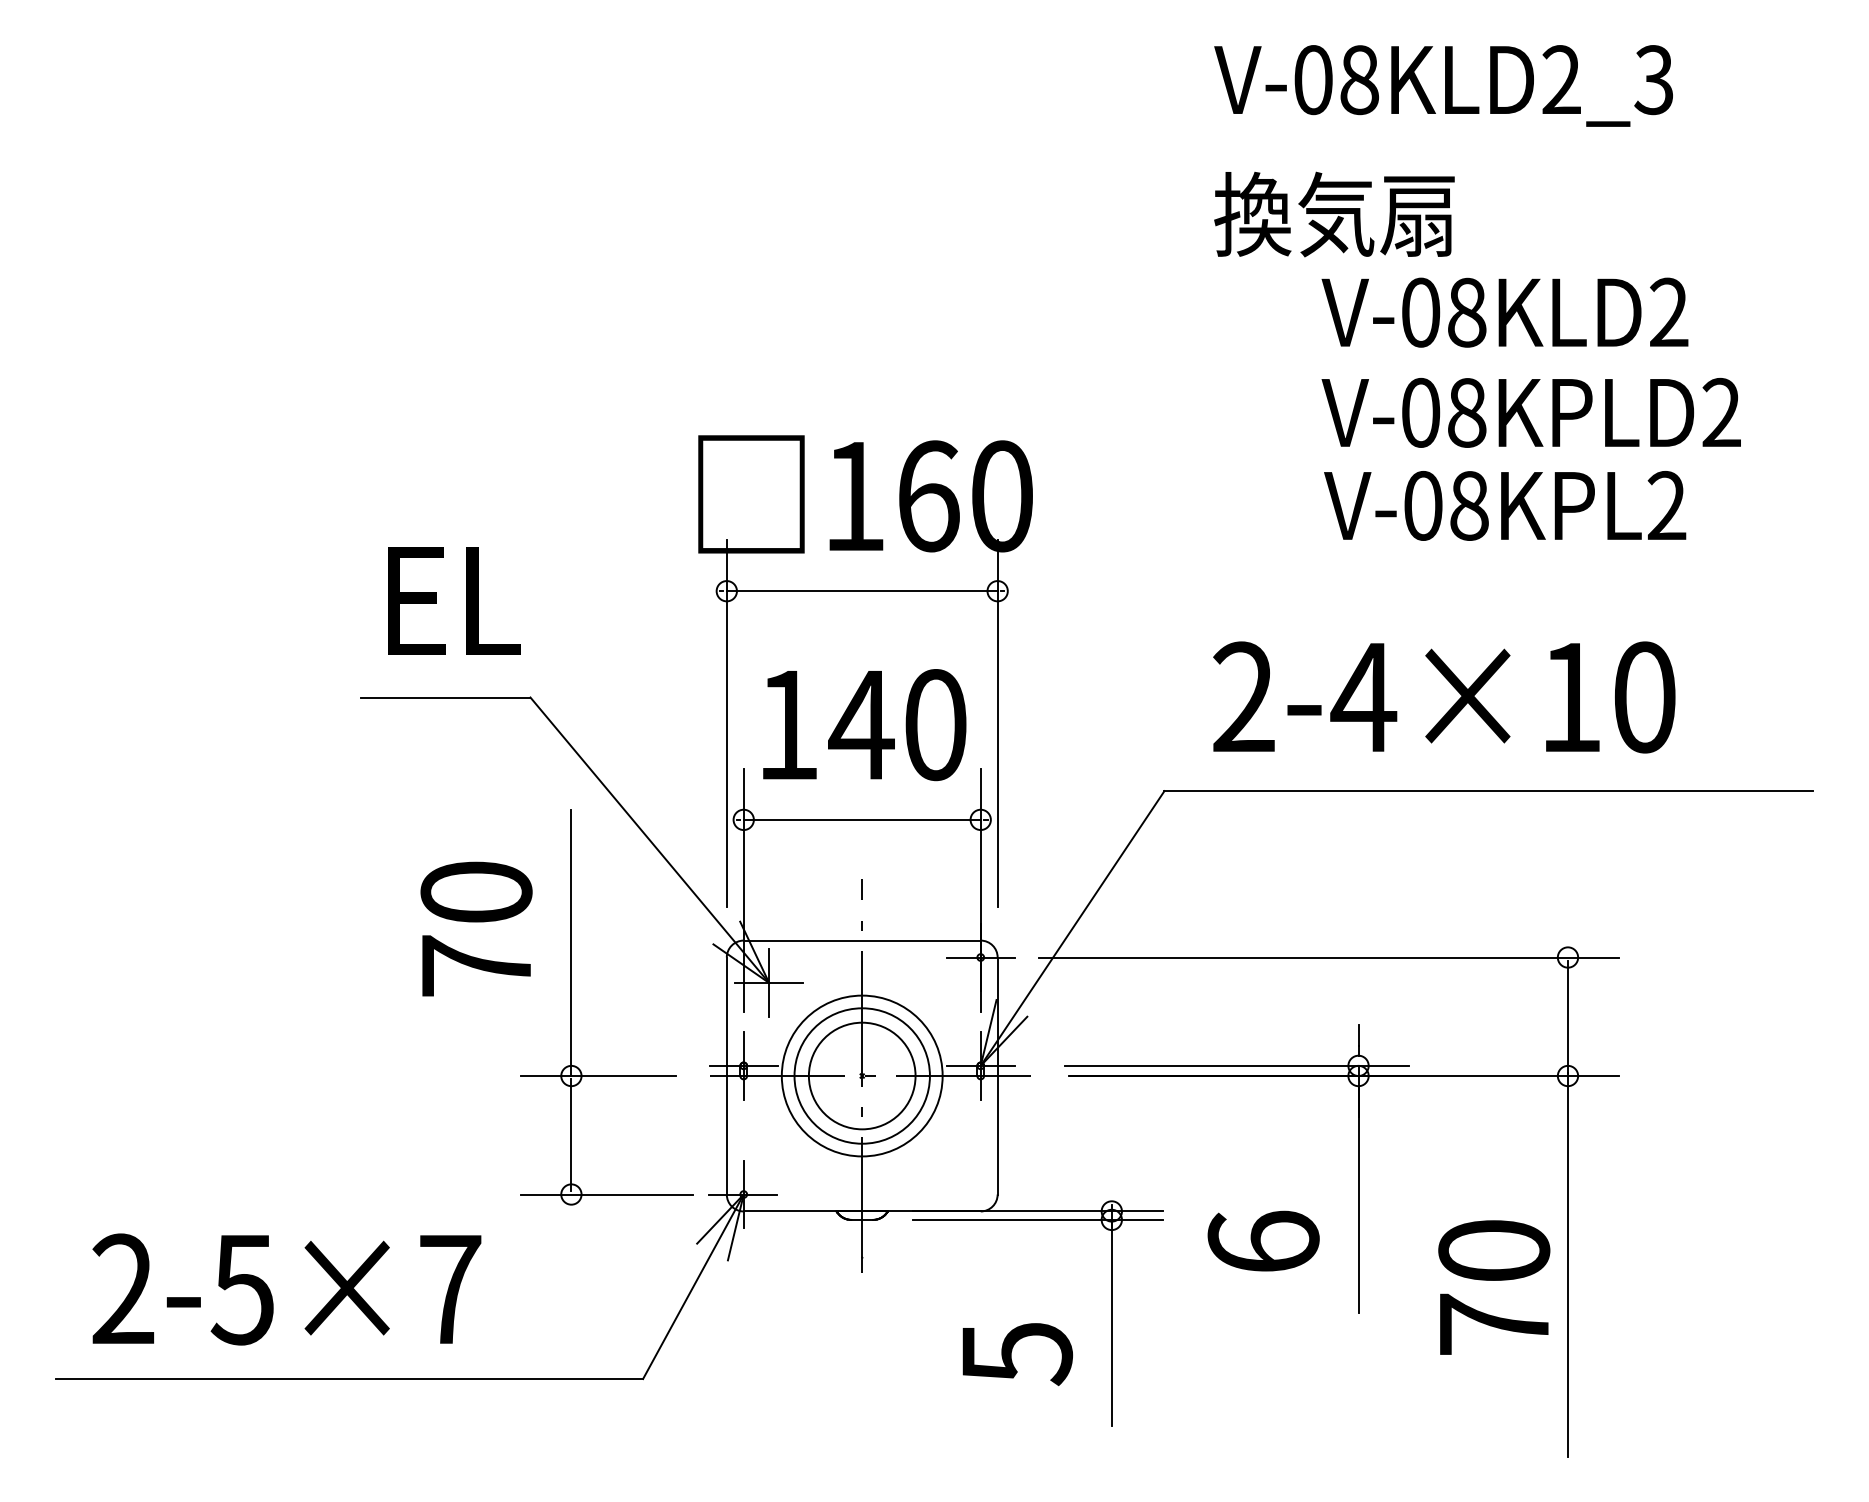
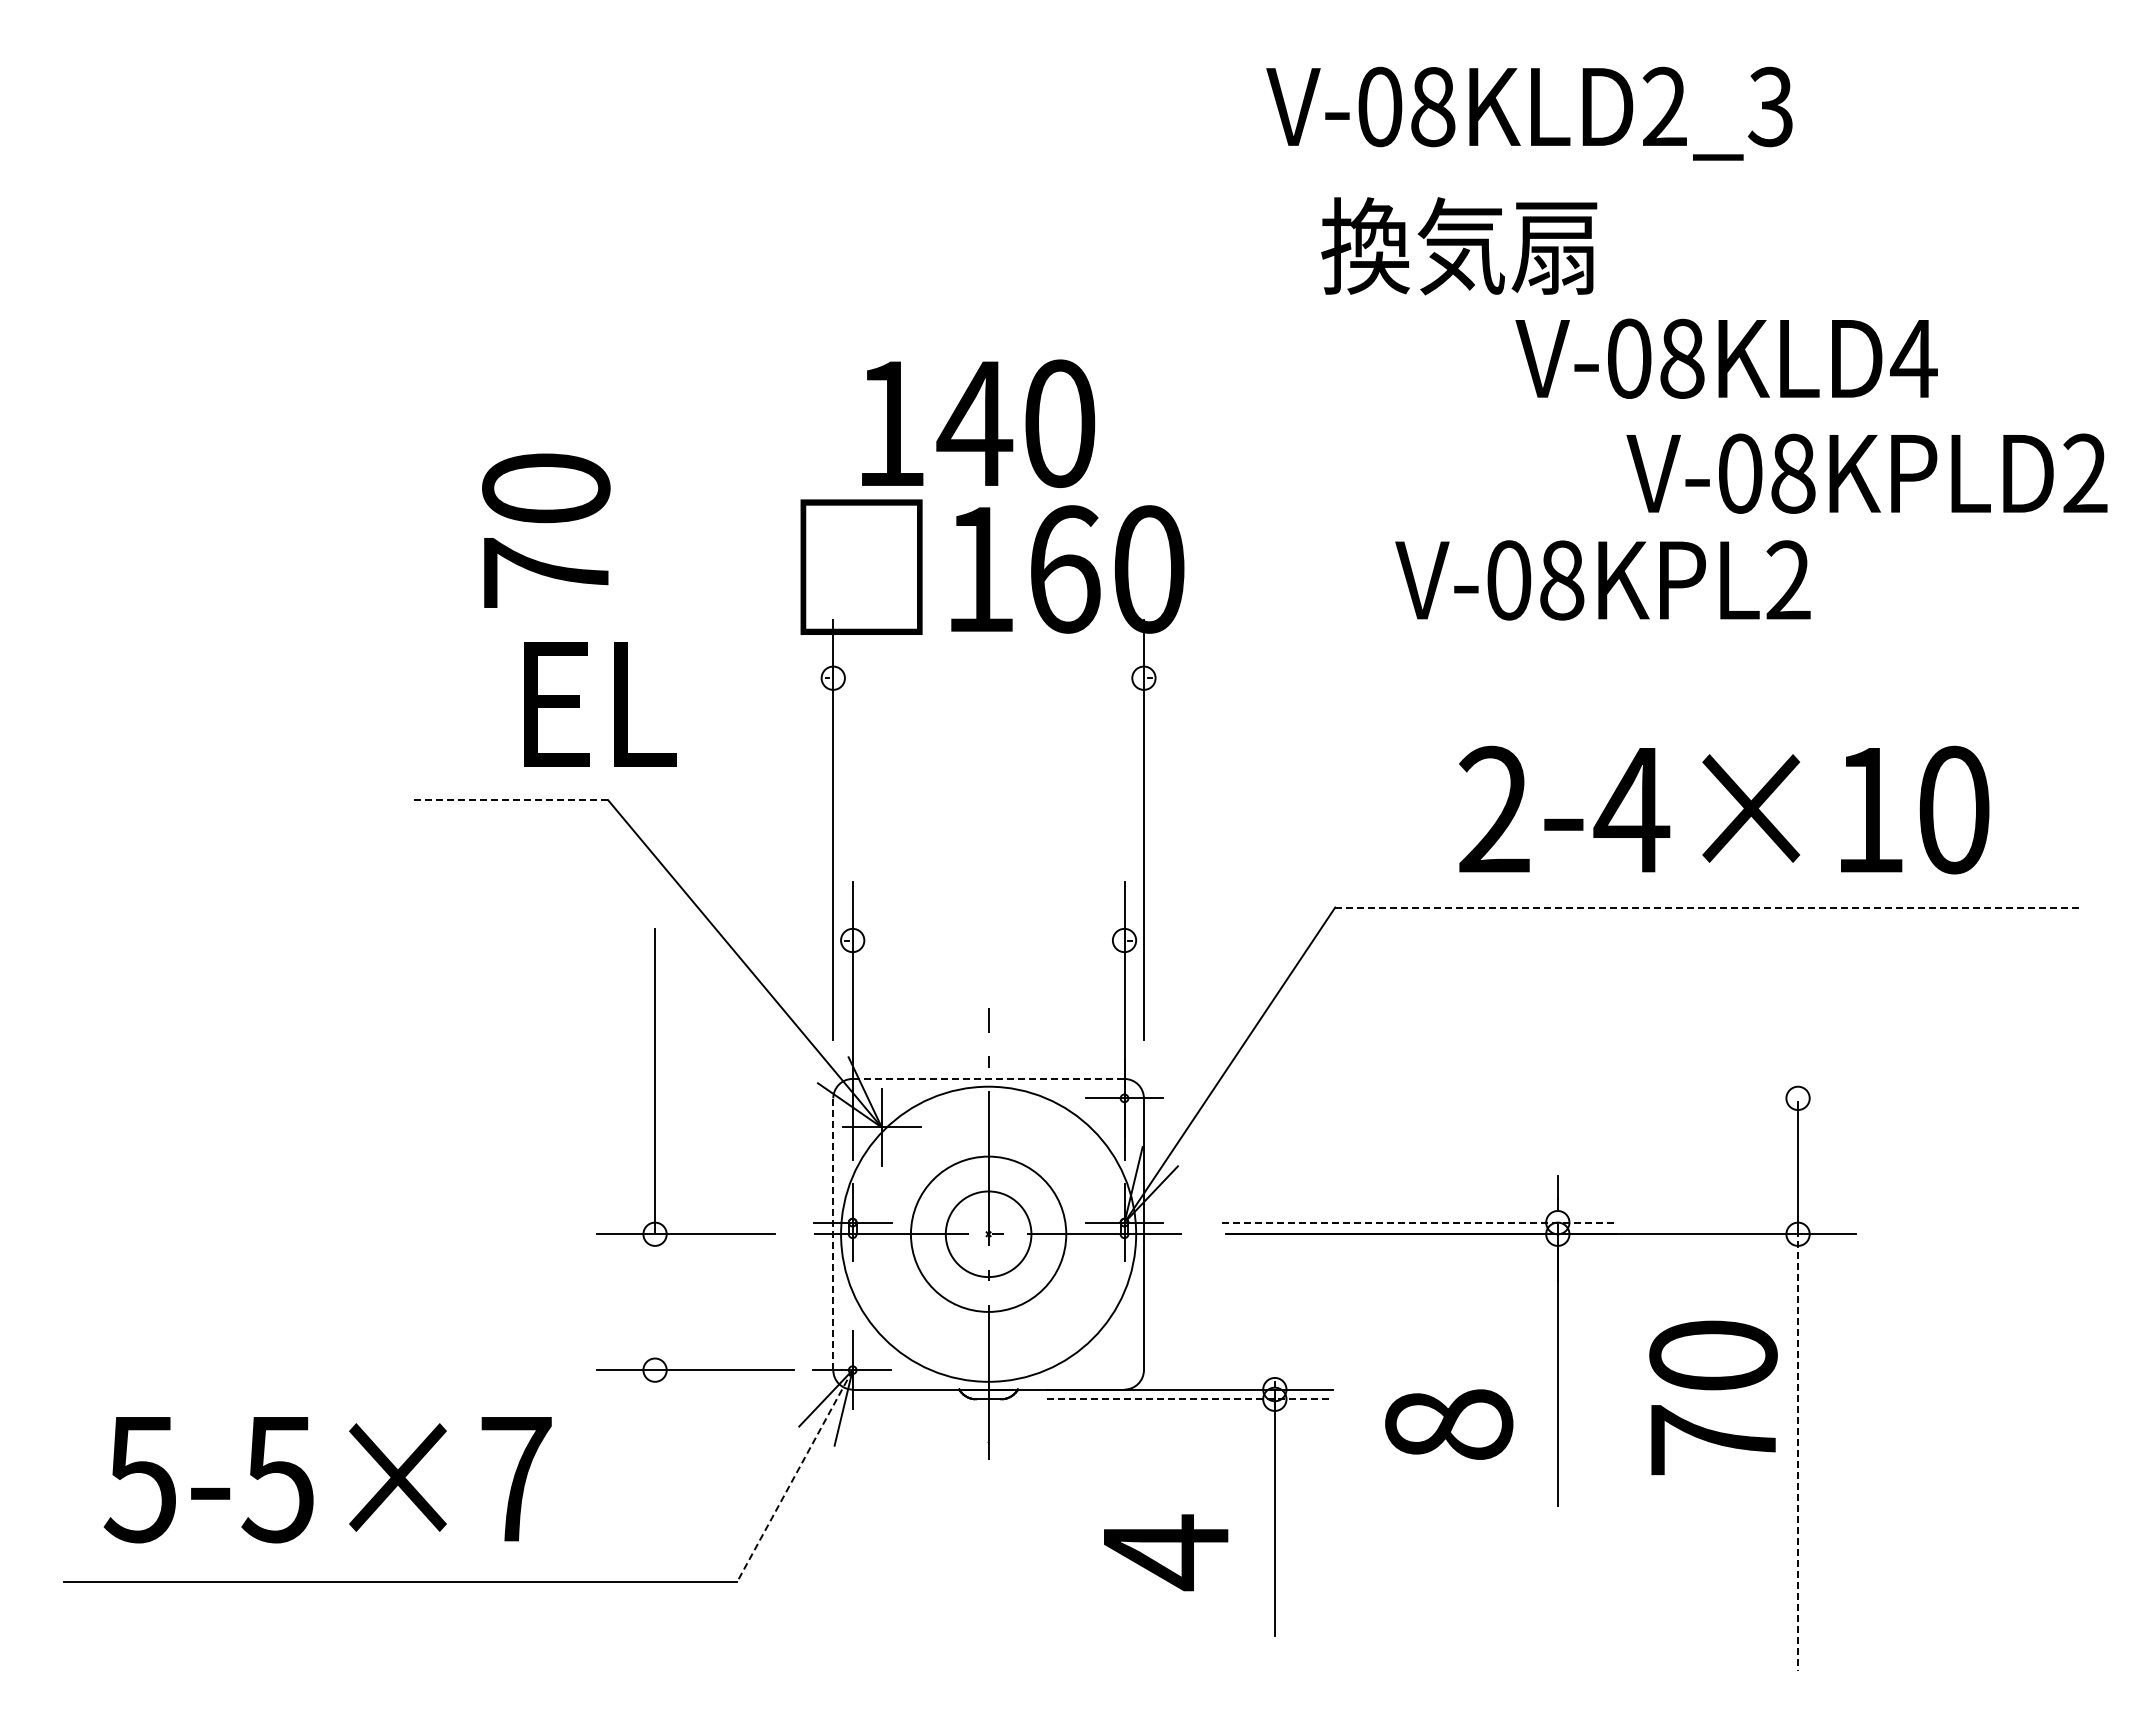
text: (1443, 85) -> (1529, 113), moved
text: (1334, 214) -> (1459, 246), moved
text: (1668, 311) -> (1913, 357), V-08KLD2 -> V-08KLD4
text: (1530, 412) -> (1866, 473), moved
text: (1504, 505) -> (1602, 580), moved
line: (862, 591) -> (988, 678), removed
text: (454, 601) -> (600, 704), moved
text: (1444, 696) -> (1724, 809), moved
line: (445, 697) -> (510, 800), solid -> dashed
text: (864, 724) -> (978, 423), moved
line: (1488, 791) -> (1706, 907), solid -> dashed
line: (862, 819) -> (988, 940), removed
text: (476, 928) -> (546, 530), moved
line: (862, 940) -> (988, 1078), solid -> dashed
line: (1328, 957) -> (1523, 1098), removed
line: (1237, 1065) -> (1419, 1222), solid -> dashed
line: (726, 1076) -> (833, 1234), solid -> dashed
circle: (862, 1076) -> (988, 1234), size x0.7
circle: (862, 1076) -> (988, 1234), size x1.6
line: (571, 1135) -> (655, 1302), removed
line: (1038, 1220) -> (1190, 1399), solid -> dashed
text: (1263, 1241) -> (1448, 1423), 6 -> 8
line: (1568, 1265) -> (1798, 1451), solid -> dashed
line: (692, 1286) -> (794, 1475), solid -> dashed
text: (1494, 1287) -> (1713, 1397), moved
text: (121, 1288) -> (139, 1478), 2-5×7 -> 5-5×7
text: (1018, 1353) -> (1167, 1552), 5 -> 4

